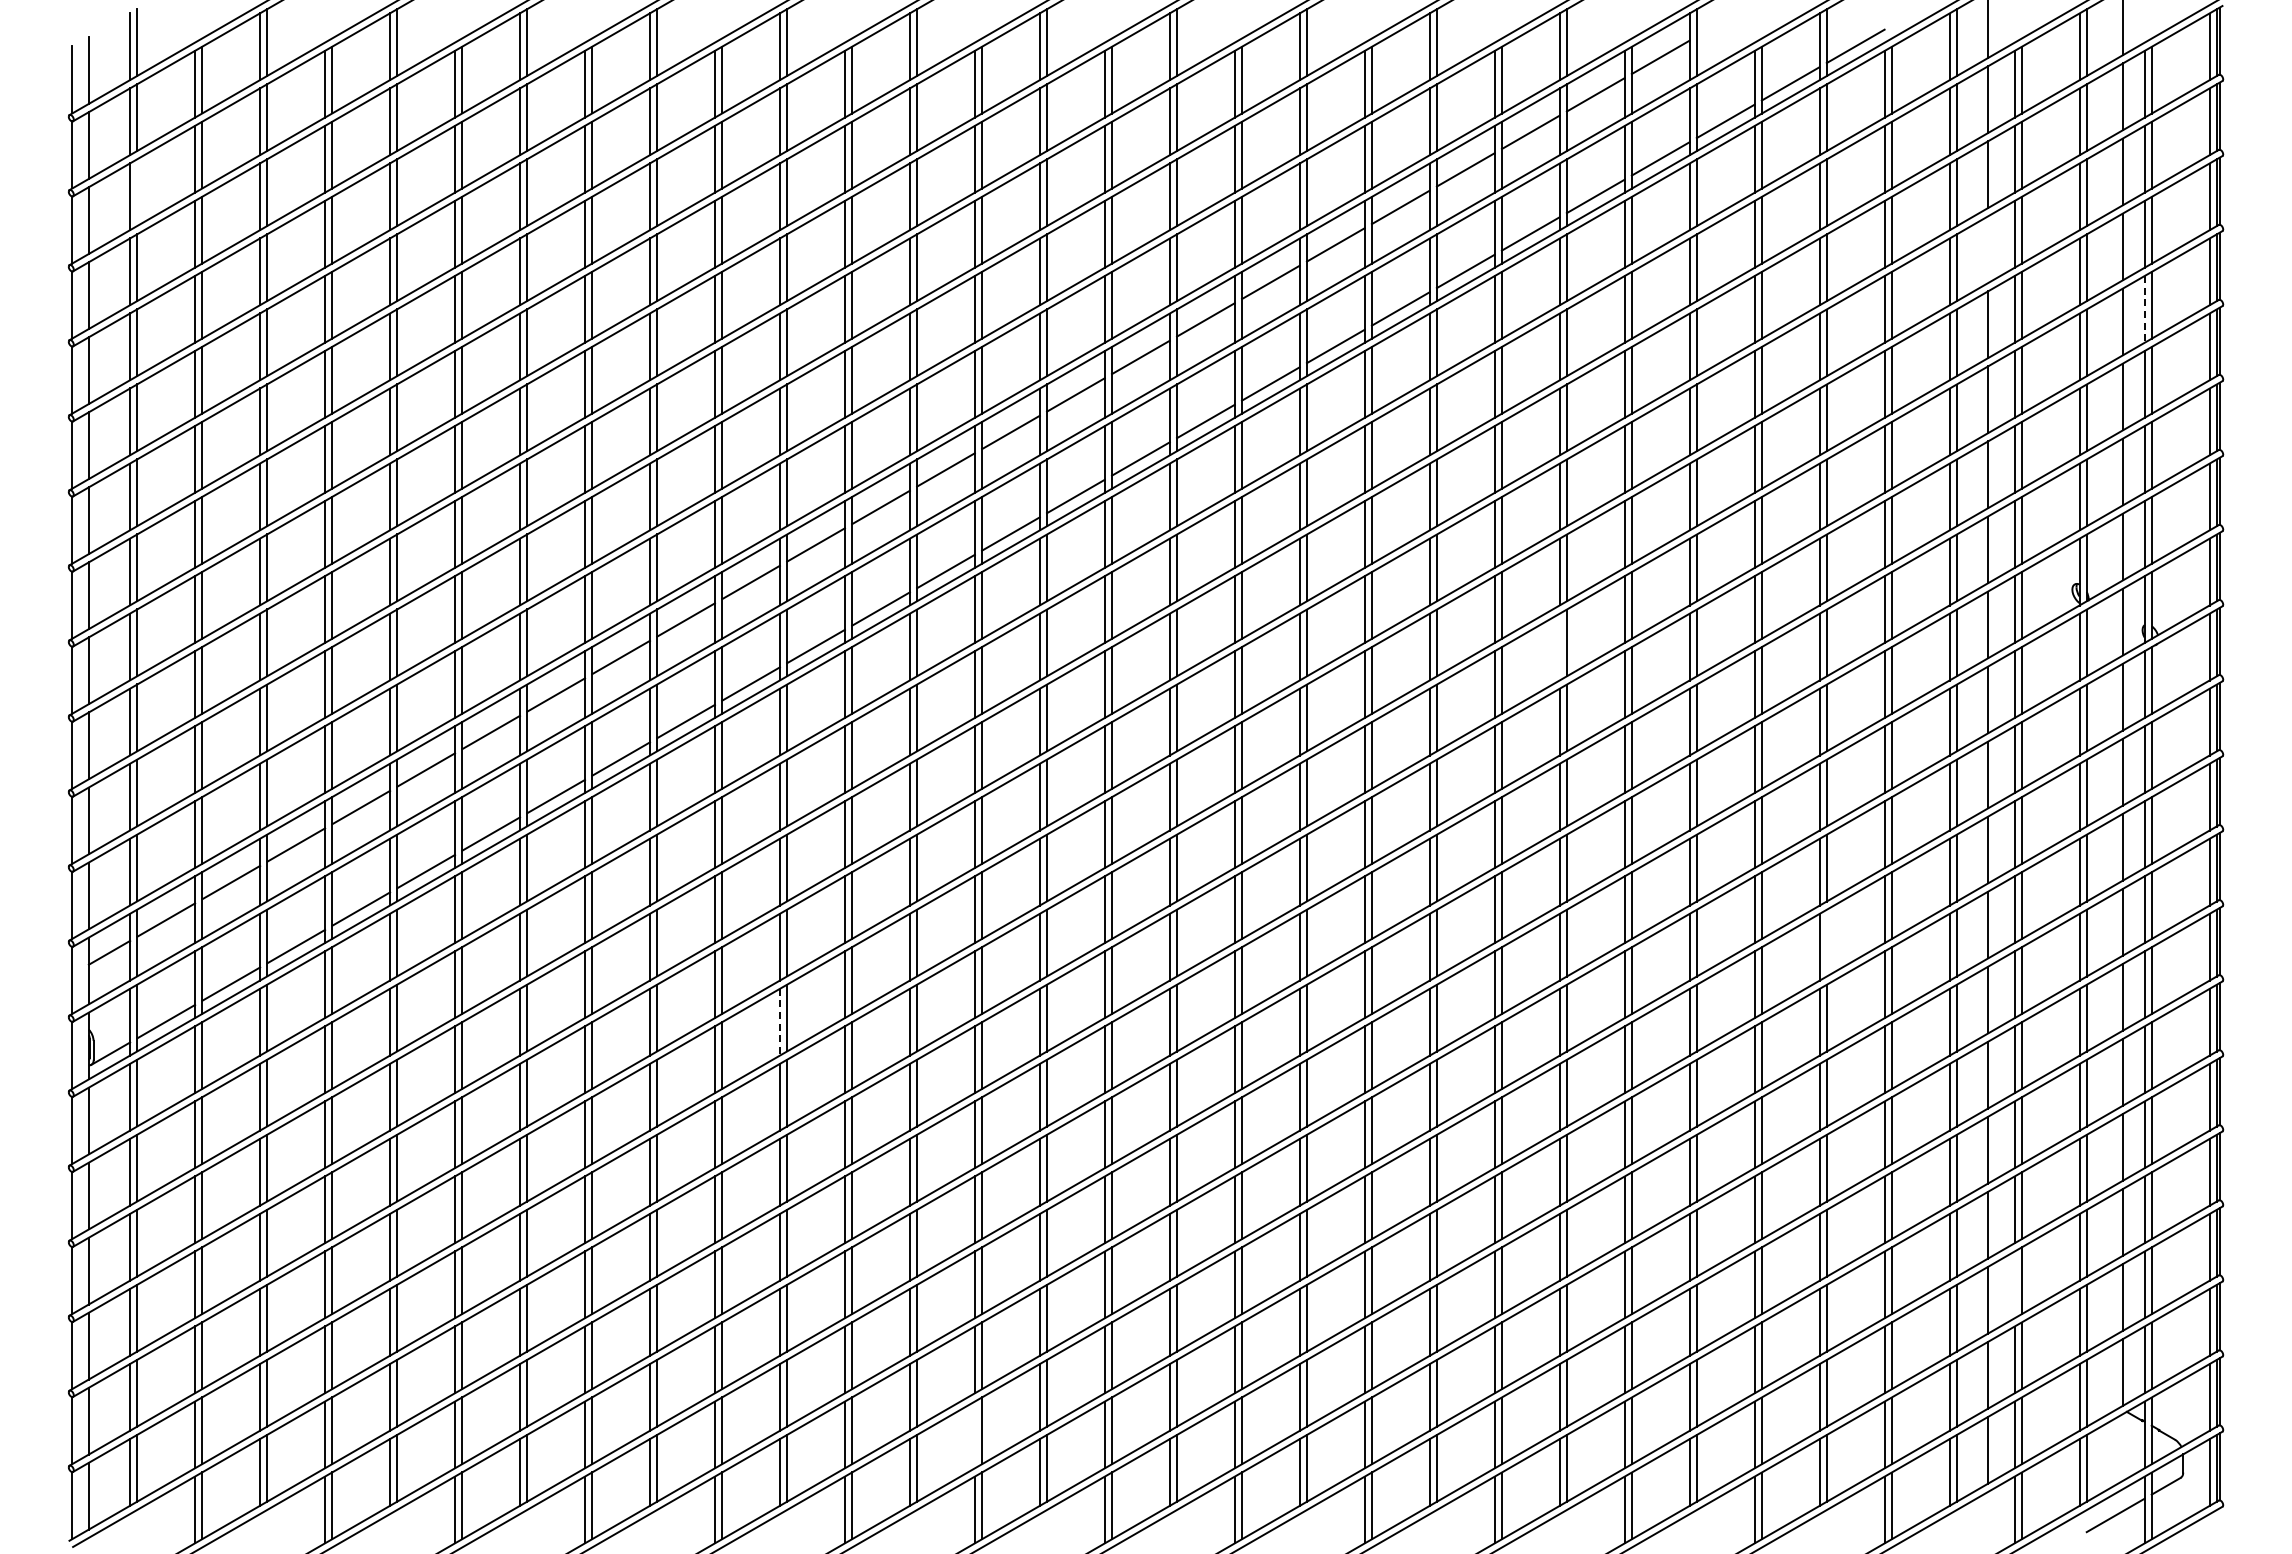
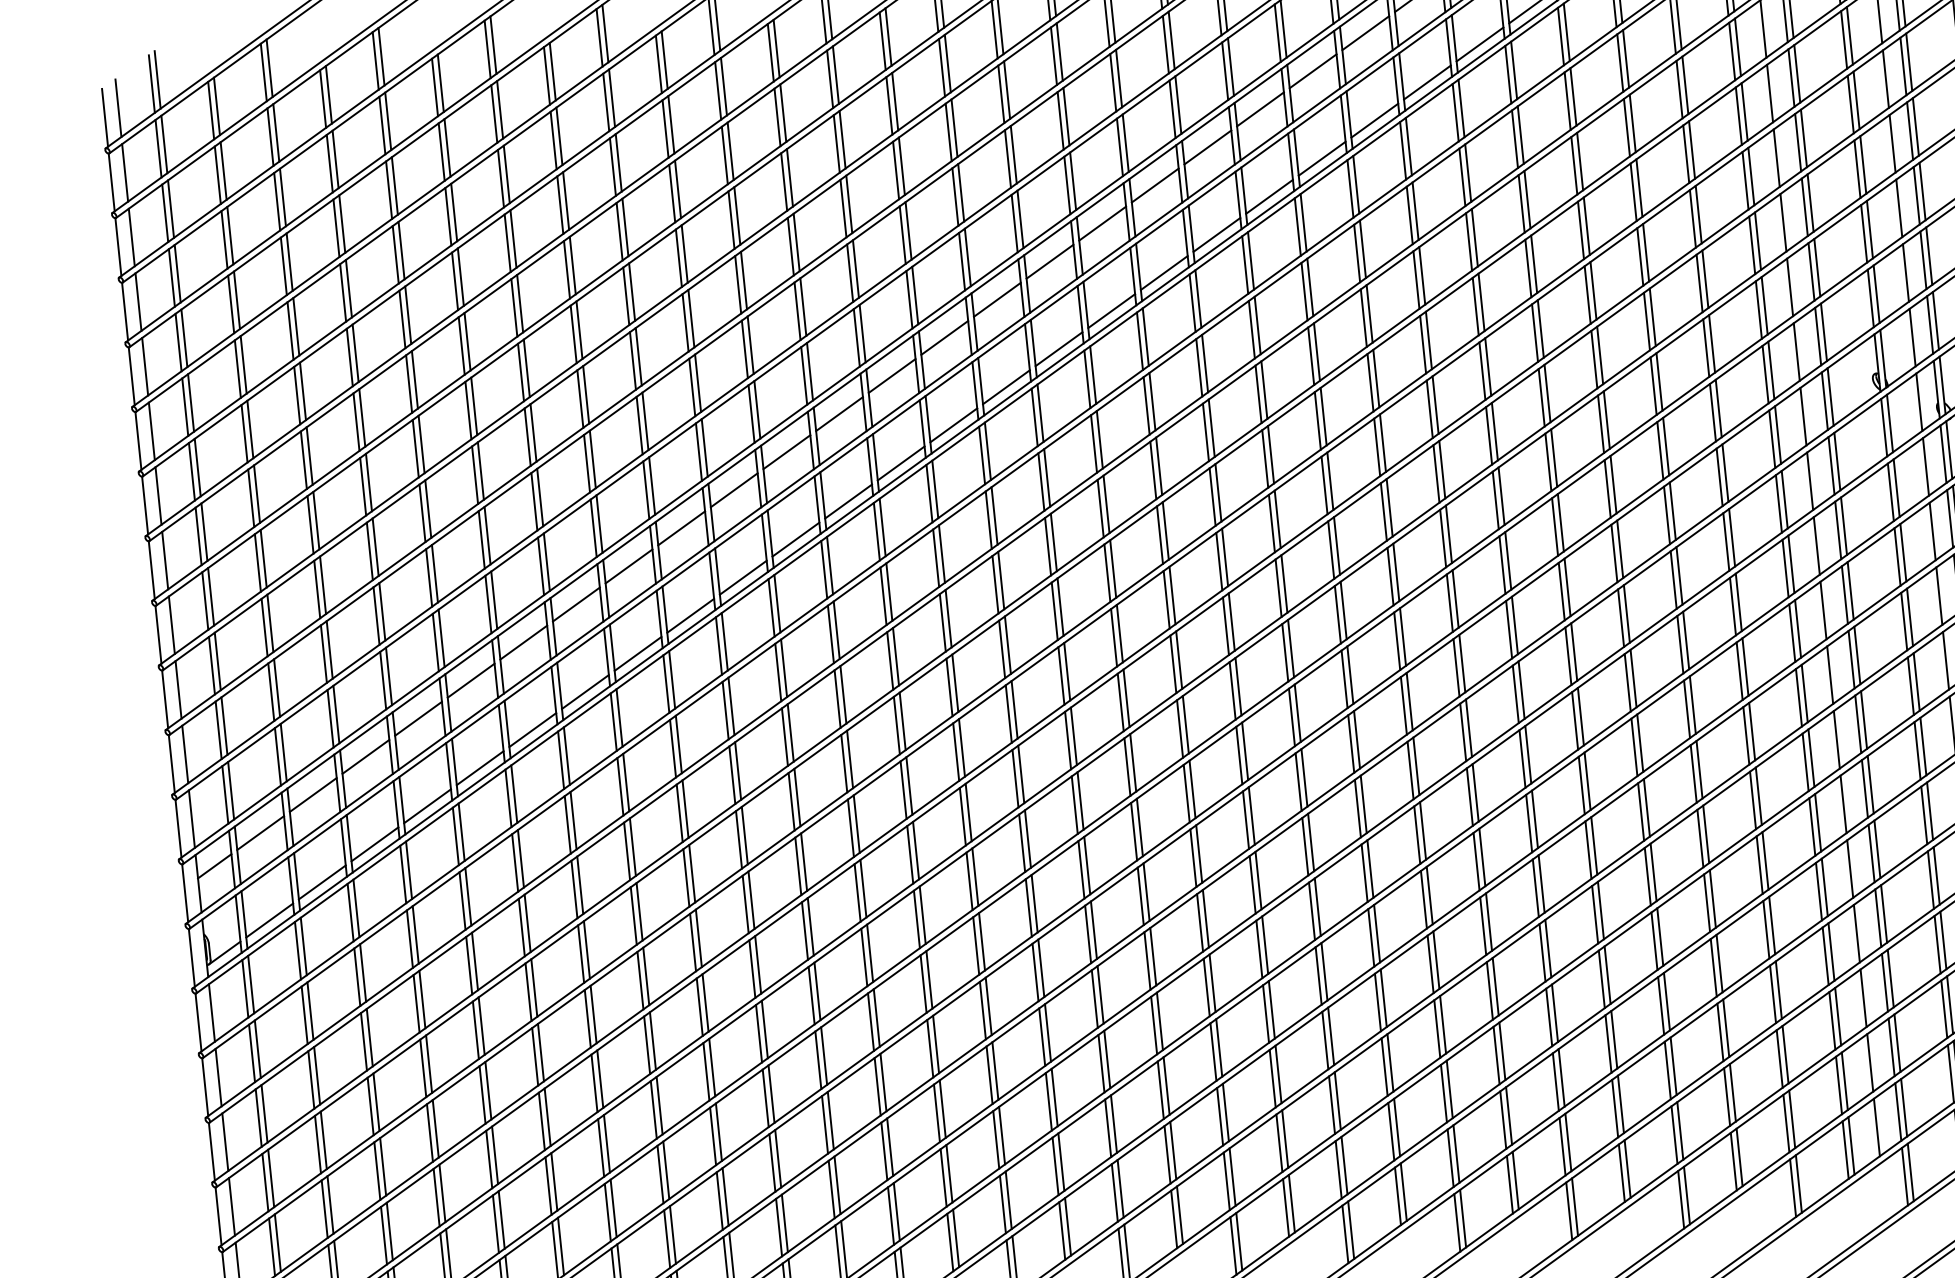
line: (137, 192) -> (171, 208), added
line: (1988, 249) -> (1770, 93), added
line: (2144, 310) -> (1910, 132), dashed -> solid
line: (1559, 646) -> (1436, 473), added
line: (1826, 942) -> (1692, 704), added
line: (779, 1022) -> (797, 866), dashed -> solid
line: (2014, 1284) -> (1884, 982), added
line: (974, 1434) -> (1002, 1204), added

